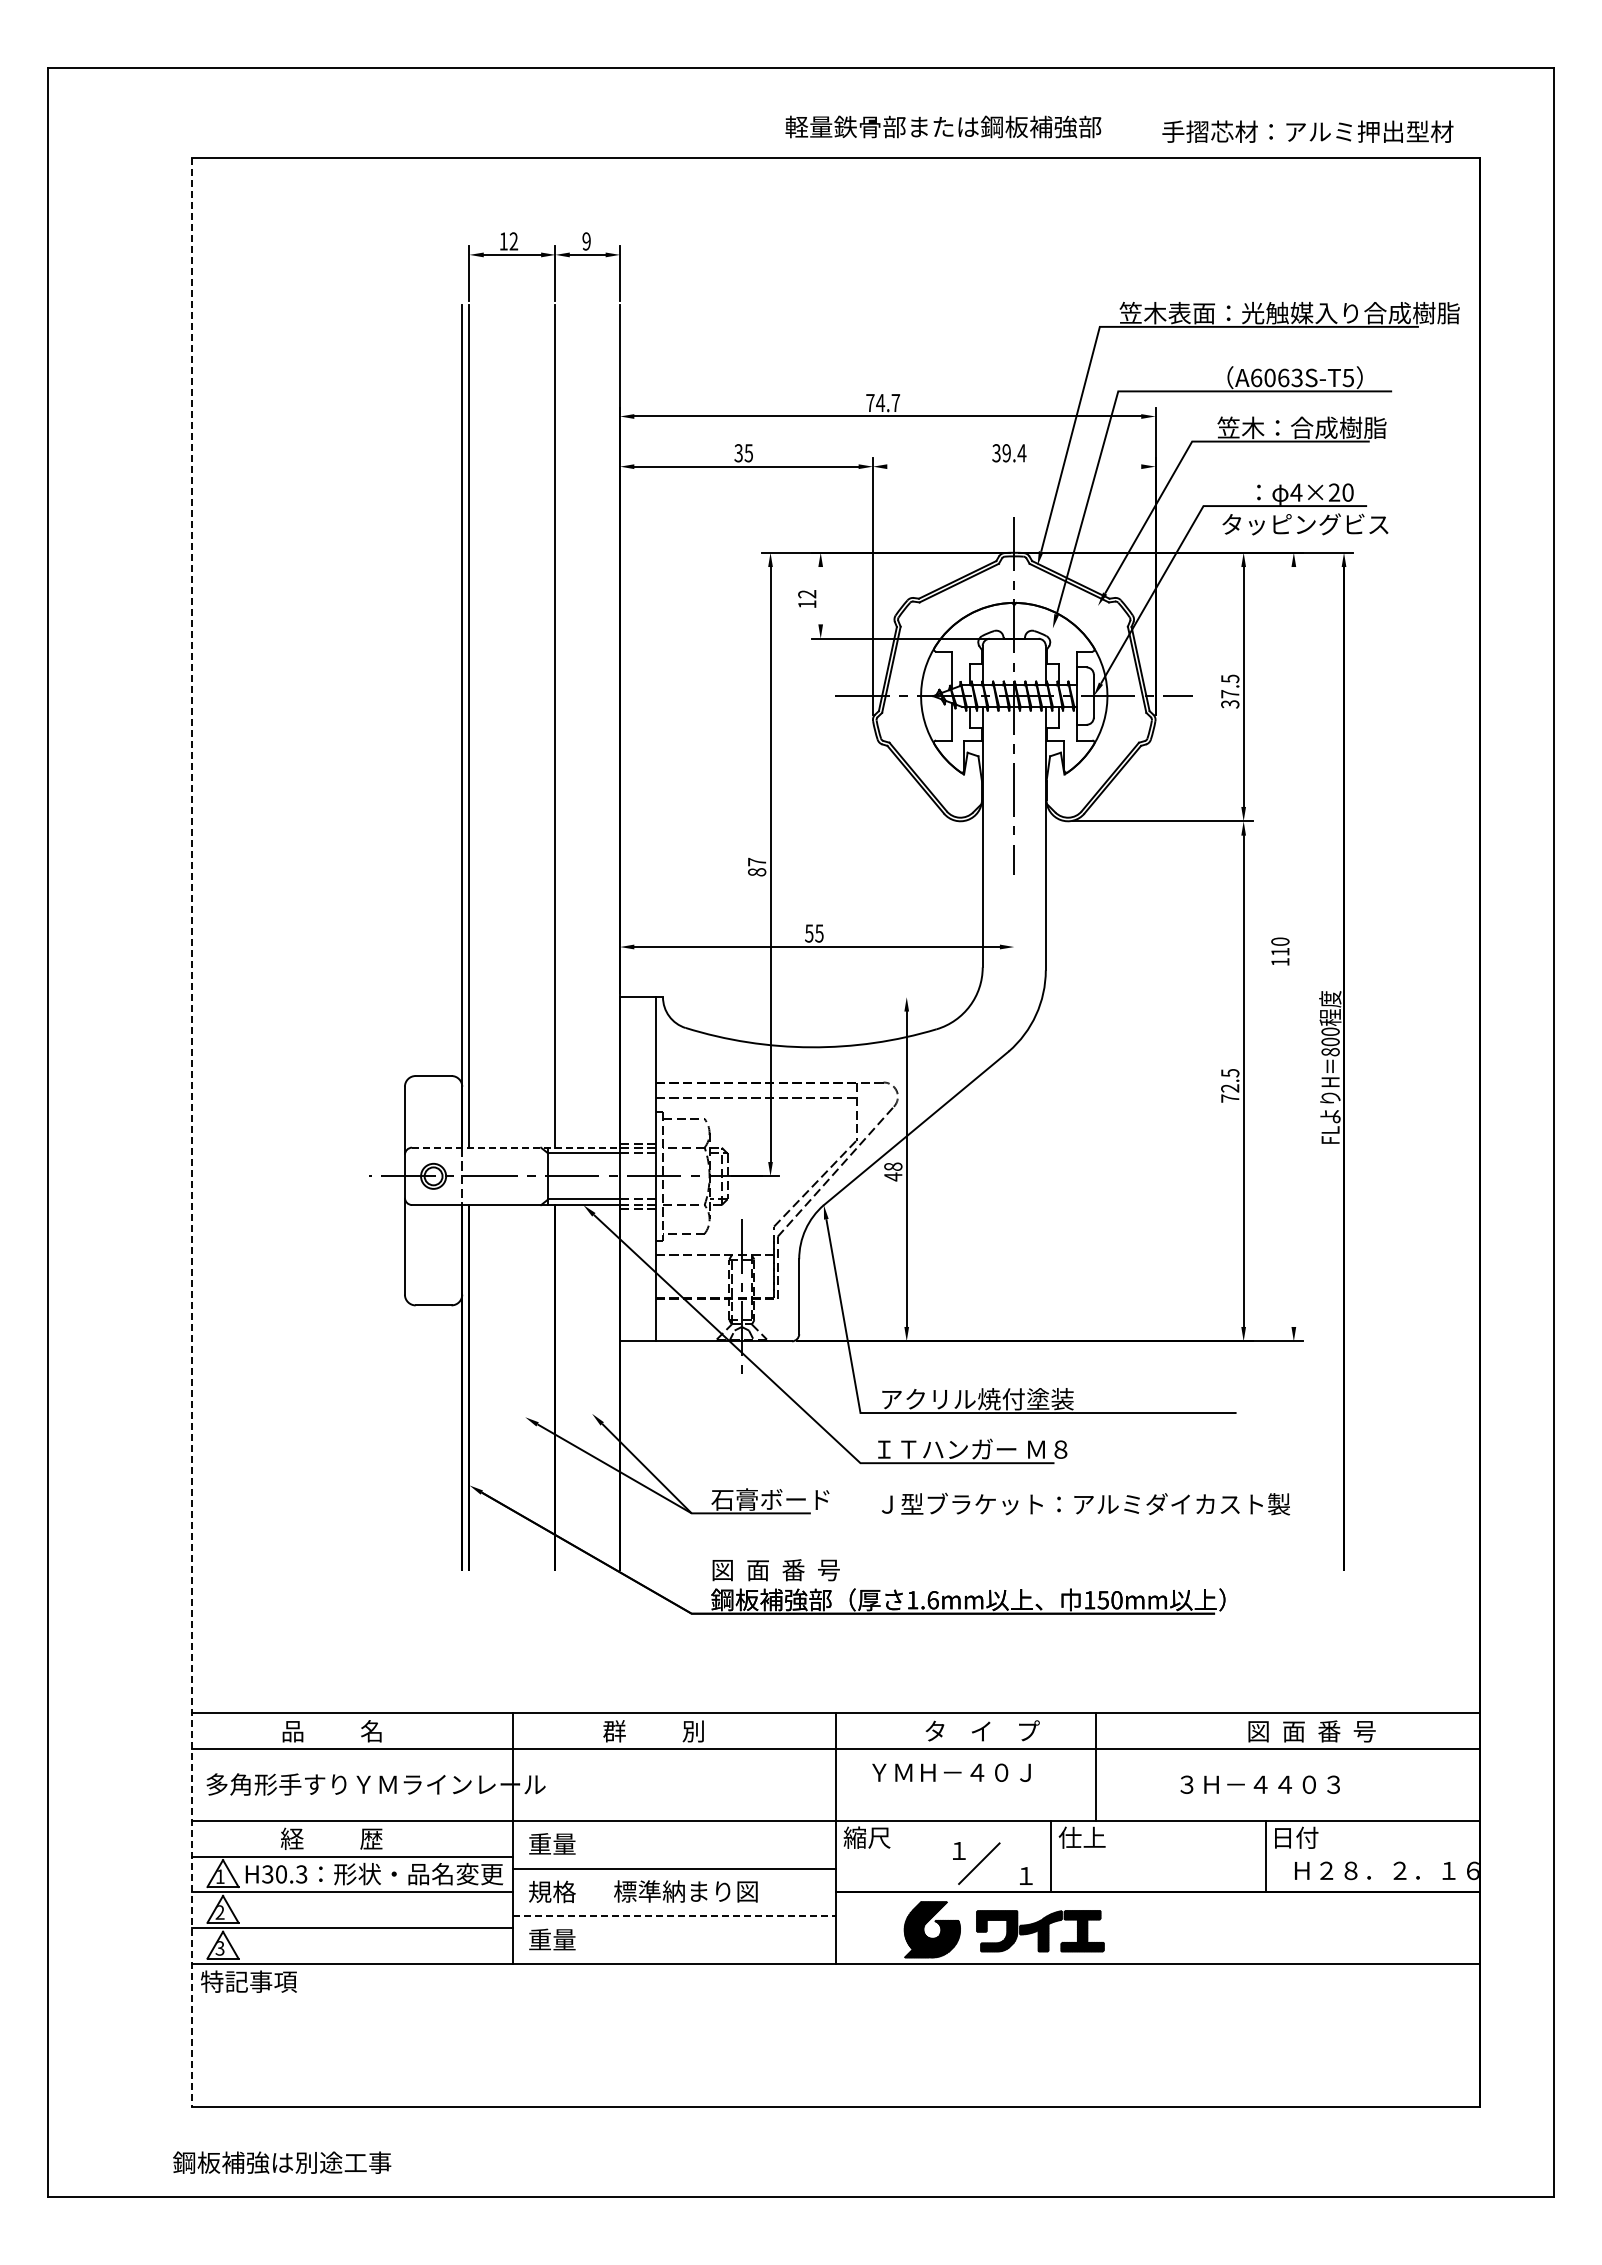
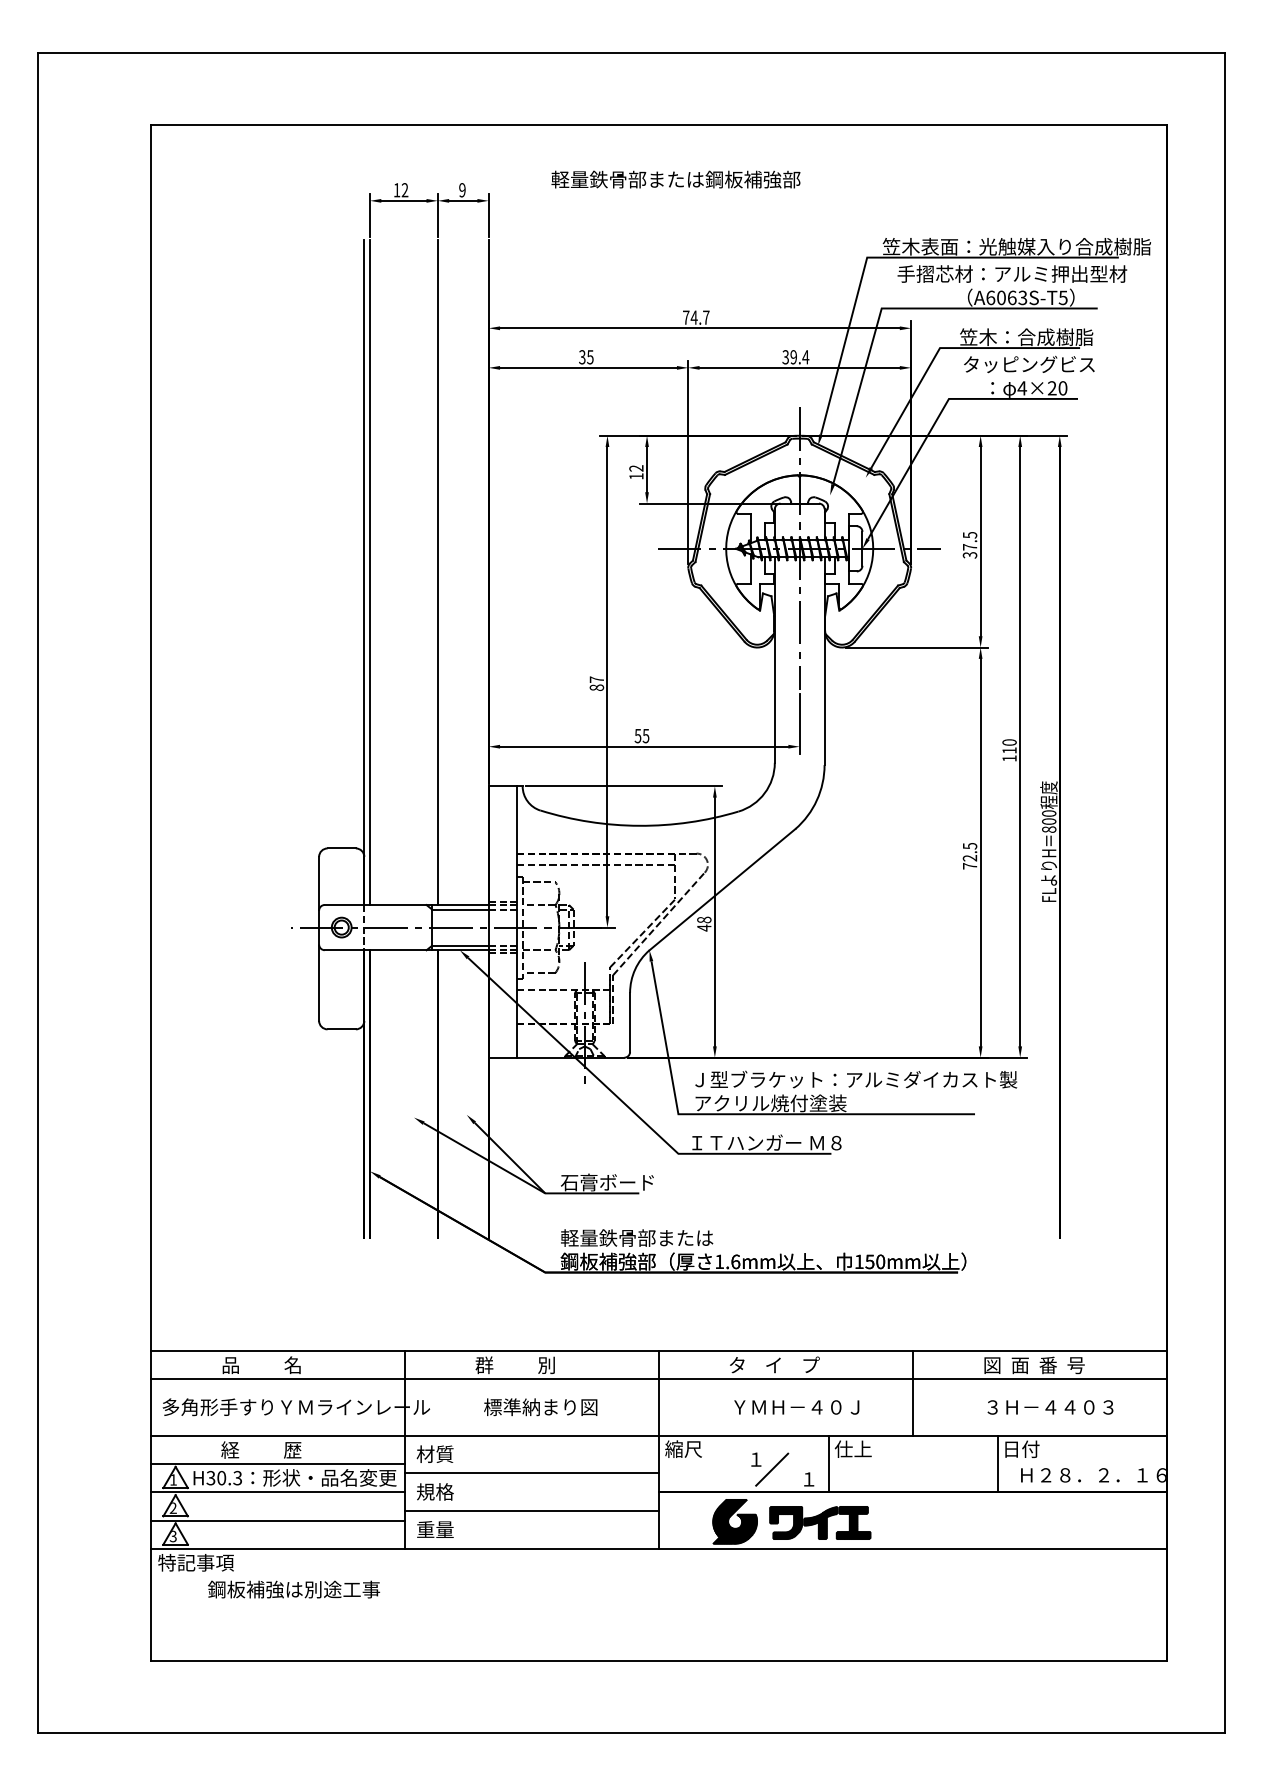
text: (943, 126) -> (676, 179), moved
text: (1307, 131) -> (1012, 273), moved
line: (1014, 466) -> (799, 367), added
text: (1305, 524) -> (1029, 364), moved
line: (820, 595) -> (646, 469), added
line: (1014, 917) -> (799, 723), added
line: (1293, 946) -> (1019, 746), added
line: (791, 997) -> (624, 786), added
line: (191, 1133) -> (150, 893), dashed -> solid
line: (516, 1147) -> (407, 904), dashed -> solid
text: (1085, 1504) -> (855, 1079), moved
text: (807, 1569) -> (636, 1237), 図  面  番  号 -> 軽量鉄骨部または
line: (1095, 1766) -> (913, 1393), moved
text: (951, 1772) -> (796, 1407), moved
text: (1259, 1784) -> (1049, 1407), moved
text: (551, 1843) -> (434, 1453), 重量 -> 材質
text: (685, 1891) -> (540, 1407), moved
line: (675, 1916) -> (532, 1511), dashed -> solid
text: (282, 2162) -> (294, 1589), moved

